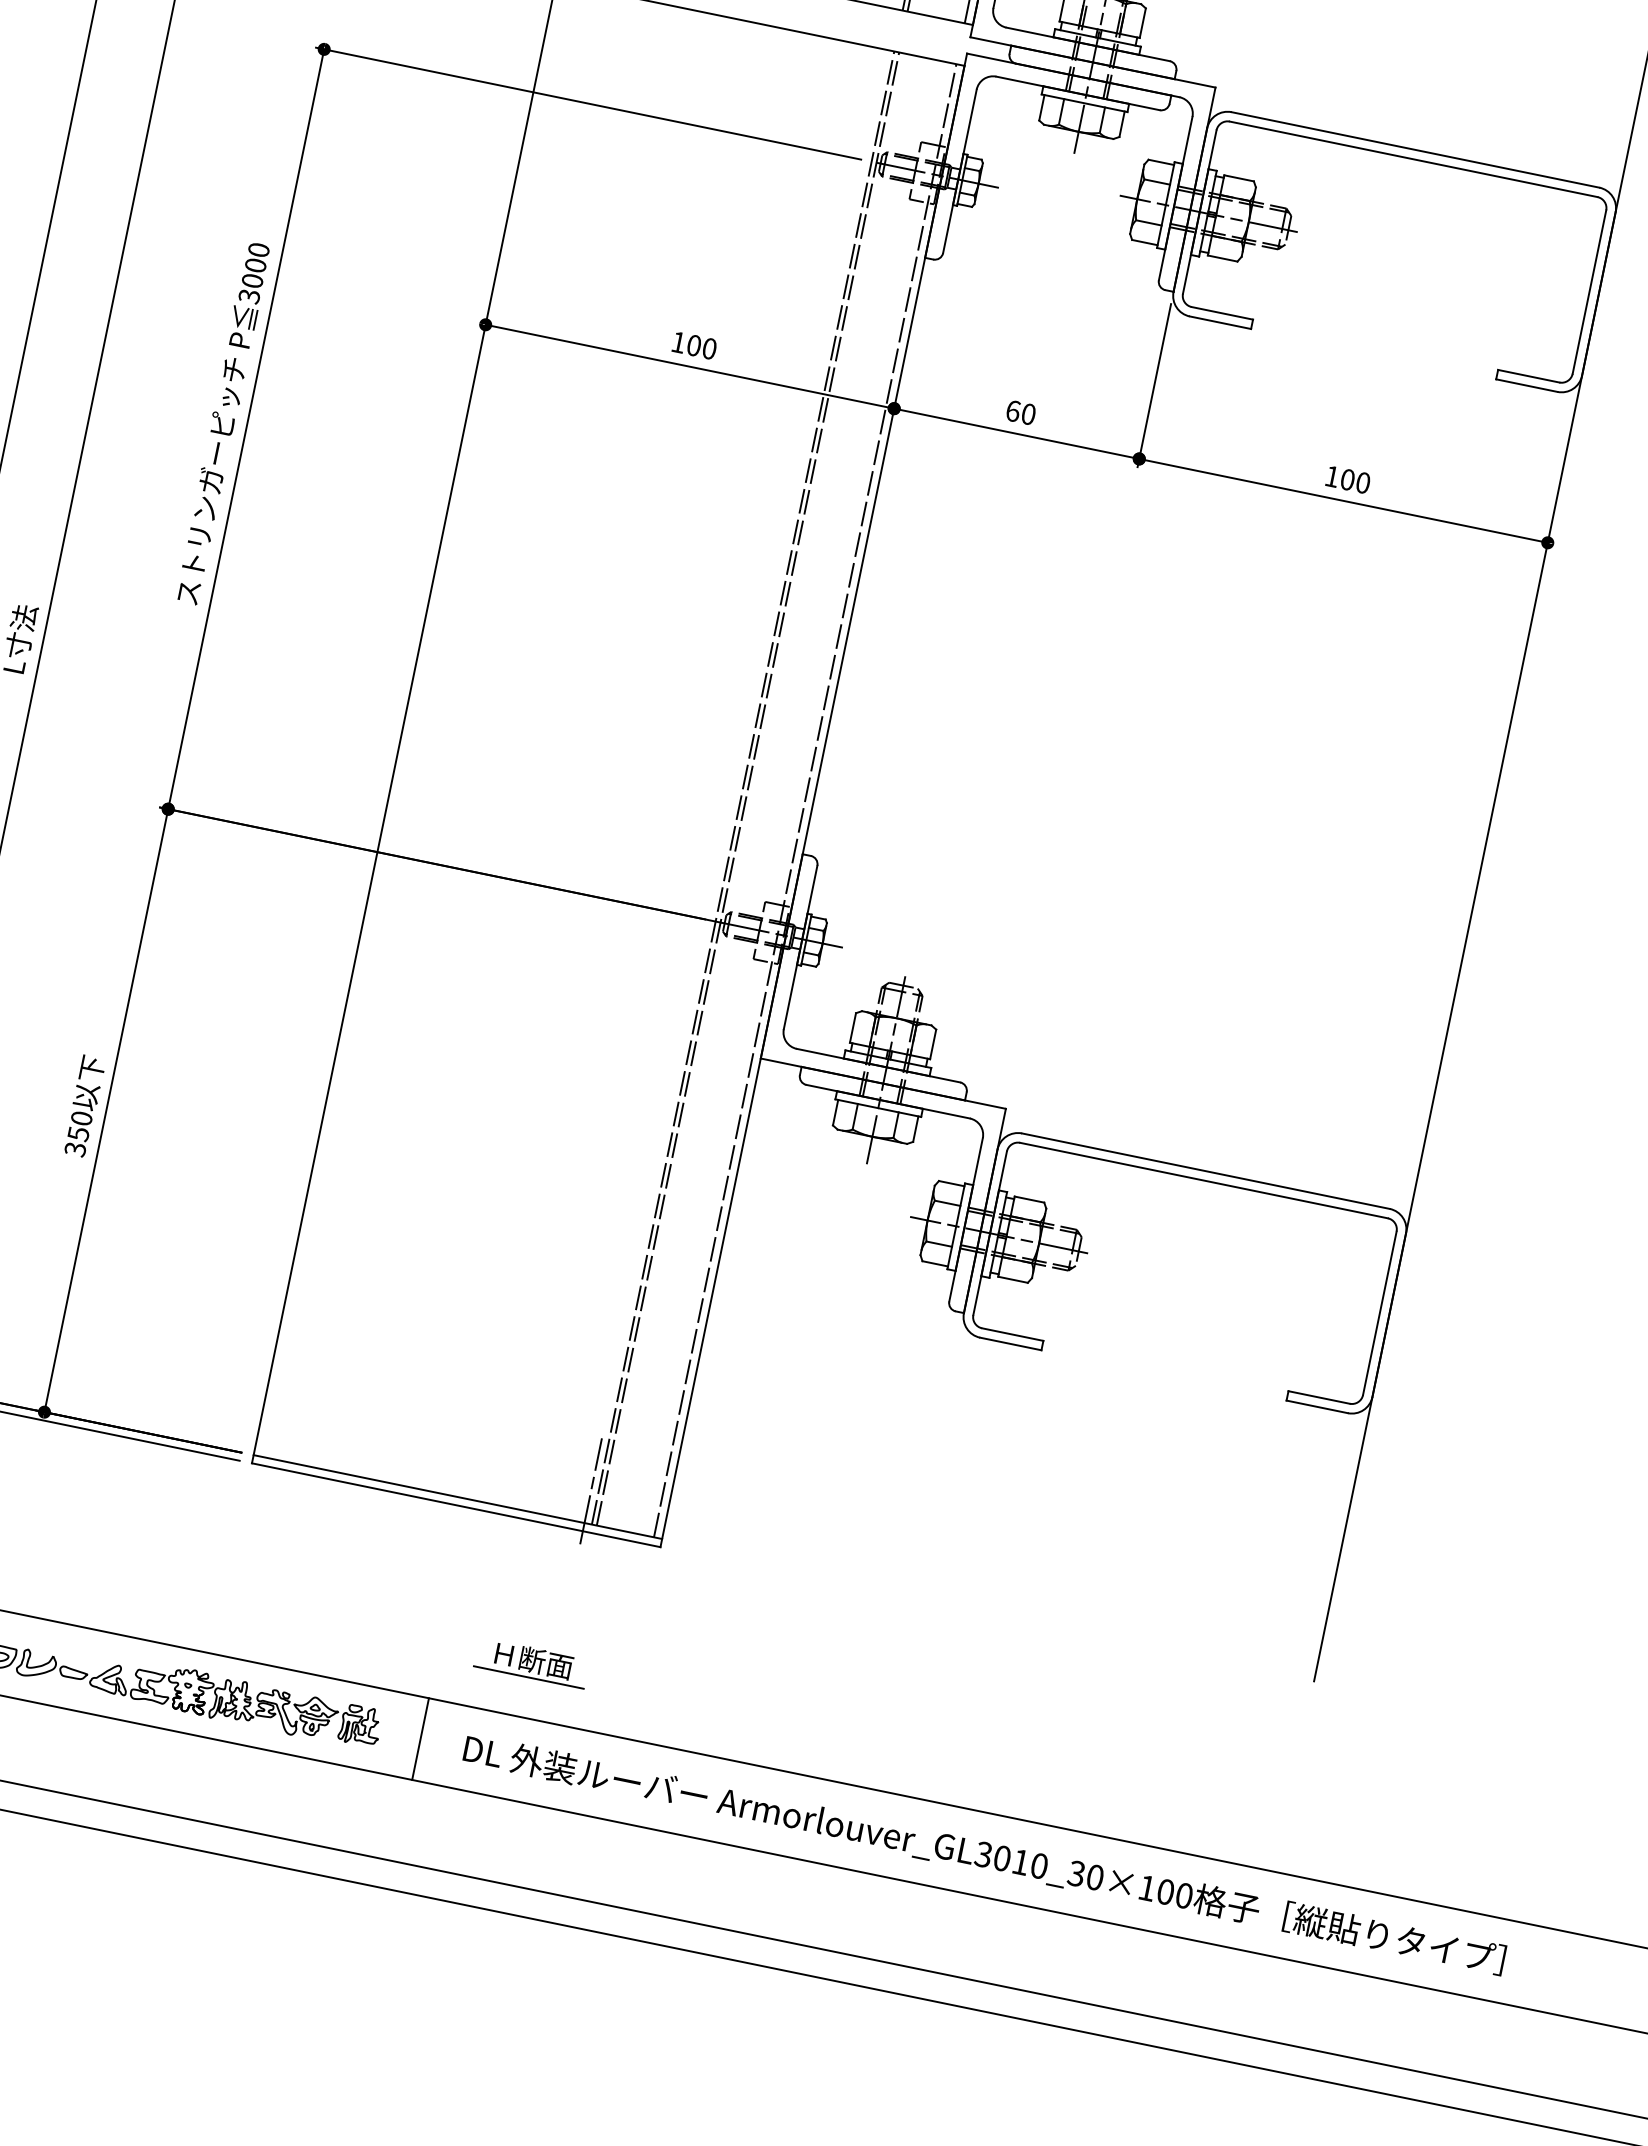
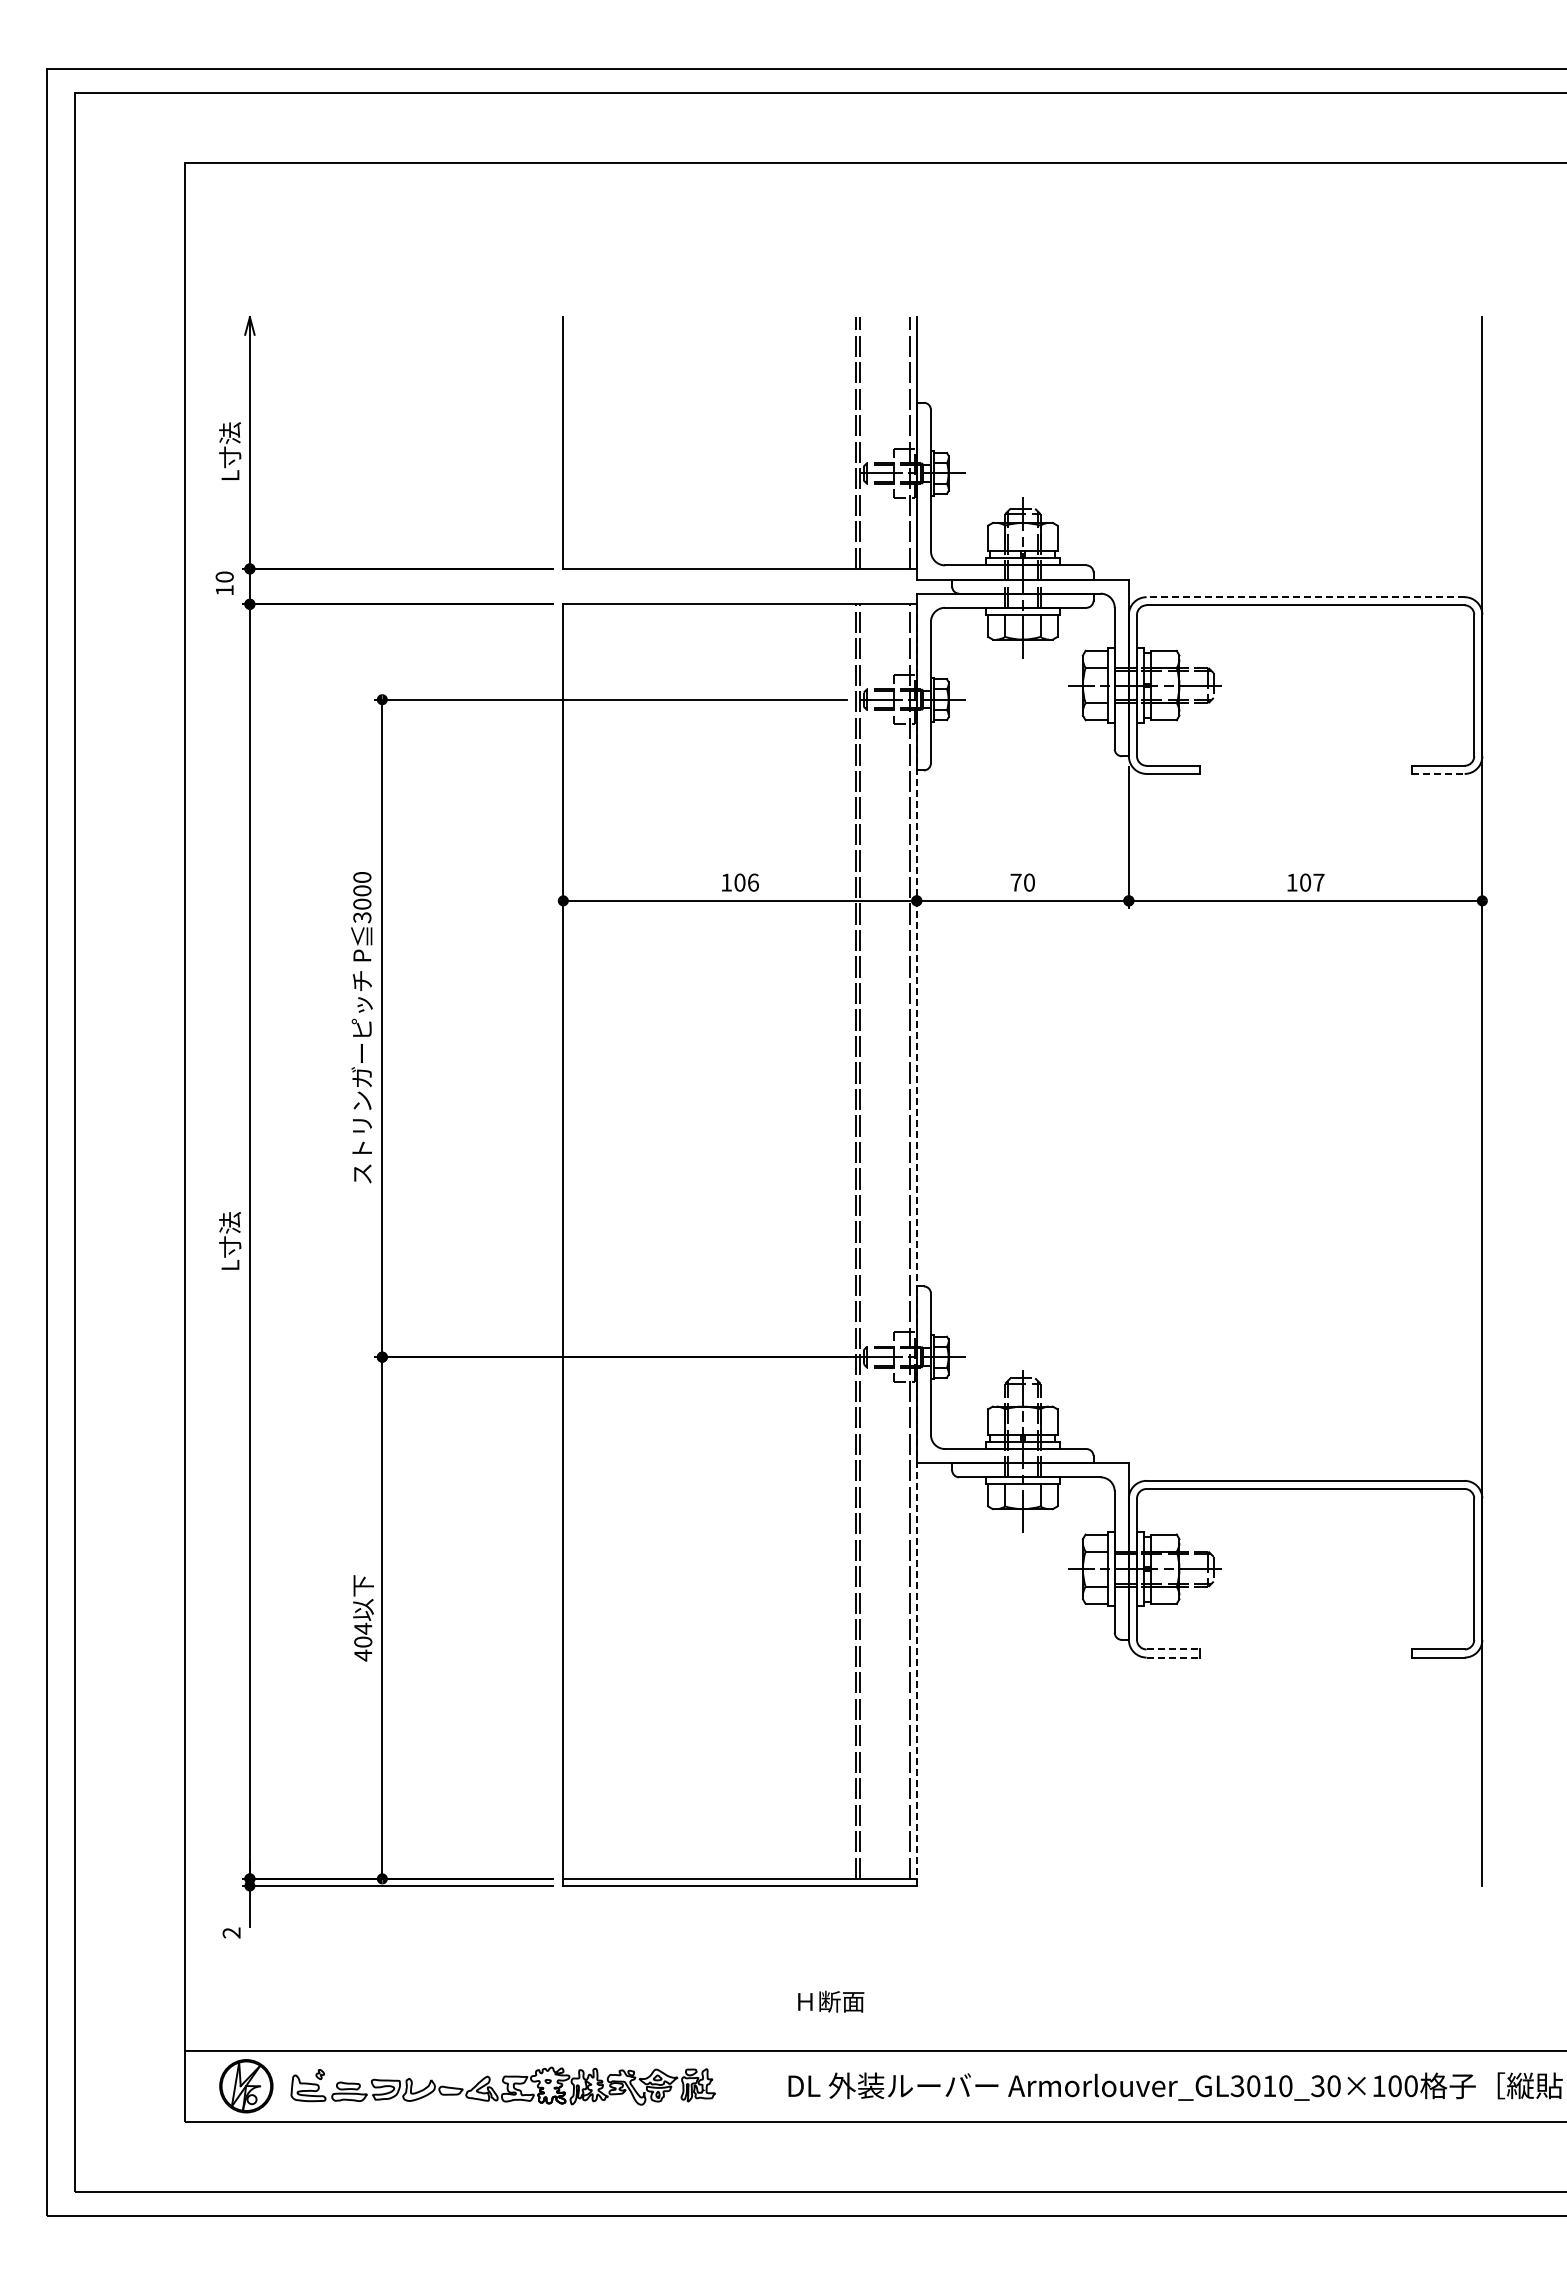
line: (1415, 150) -> (1305, 597), solid -> dashed
text: (709, 348) -> (753, 882), 100 -> 106
line: (1527, 385) -> (1438, 773), solid -> dashed
text: (1012, 410) -> (1015, 882), 60 -> 70
text: (1362, 482) -> (1318, 882), 100 -> 107
line: (812, 806) -> (916, 1245), solid -> dashed
text: (79, 1133) -> (363, 1641), 350 -> 404
line: (1013, 1334) -> (1173, 1649), solid -> dashed
line: (1011, 1343) -> (1173, 1657), solid -> dashed
line: (590, 1491) -> (849, 1851), removed
line: (528, 1677) -> (829, 2016), removed
line: (420, 1738) -> (750, 2085), removed

